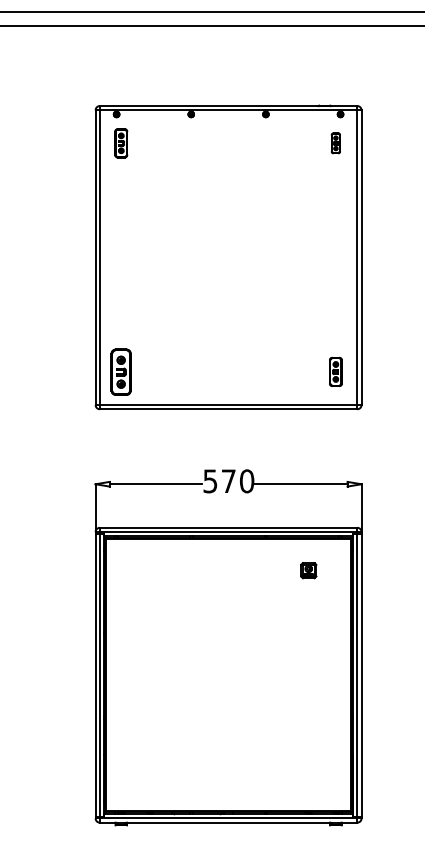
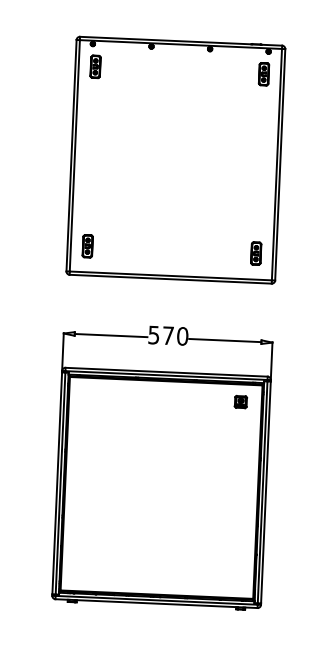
part: (335, 143) -> (263, 74), size x1.43
part: (121, 371) -> (87, 245), size x0.62
part: (308, 570) -> (240, 401), moved

